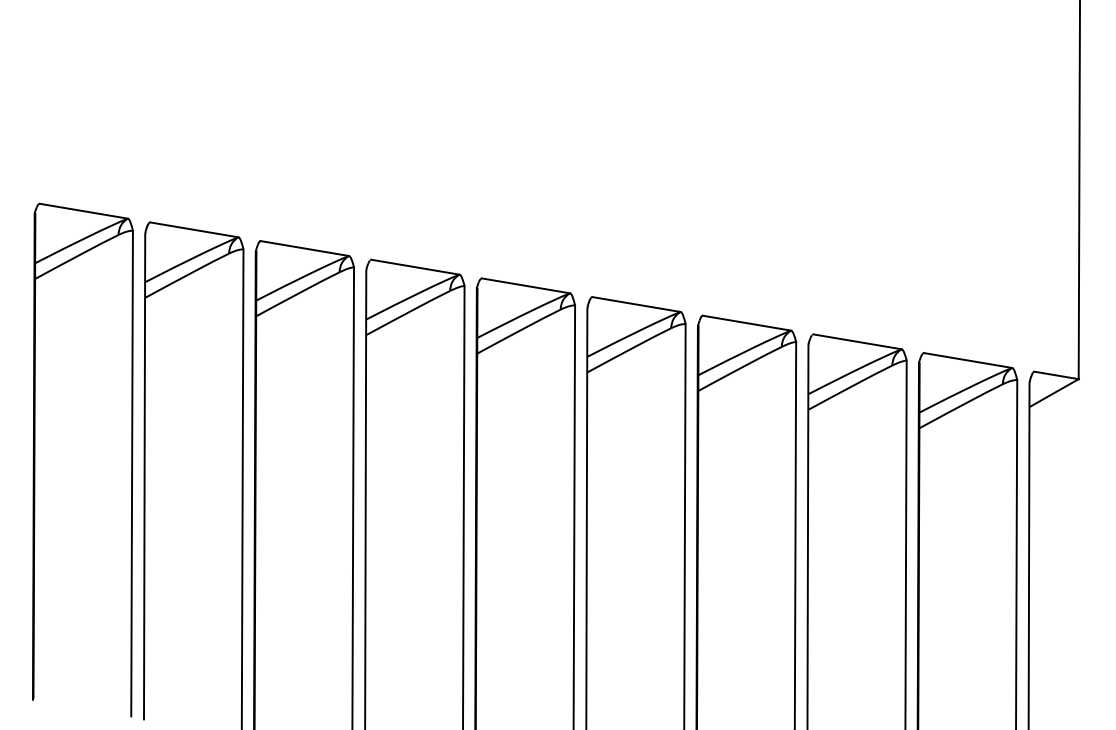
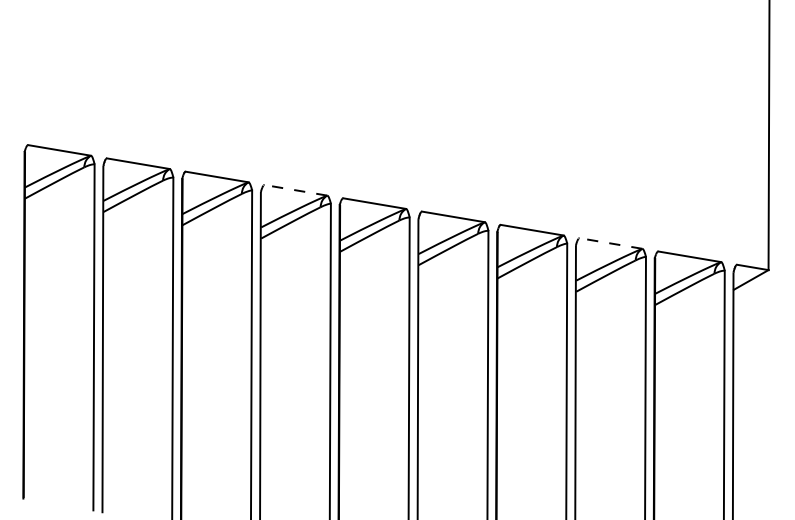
line: (415, 267) -> (295, 190), solid -> dashed
line: (857, 341) -> (610, 243), solid -> dashed

